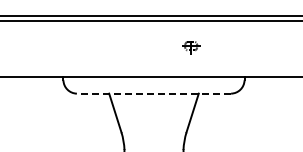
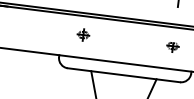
part: (92, 45) -> (83, 34), added
part: (191, 47) -> (172, 47), moved
line: (153, 93) -> (123, 75), dashed -> solid

